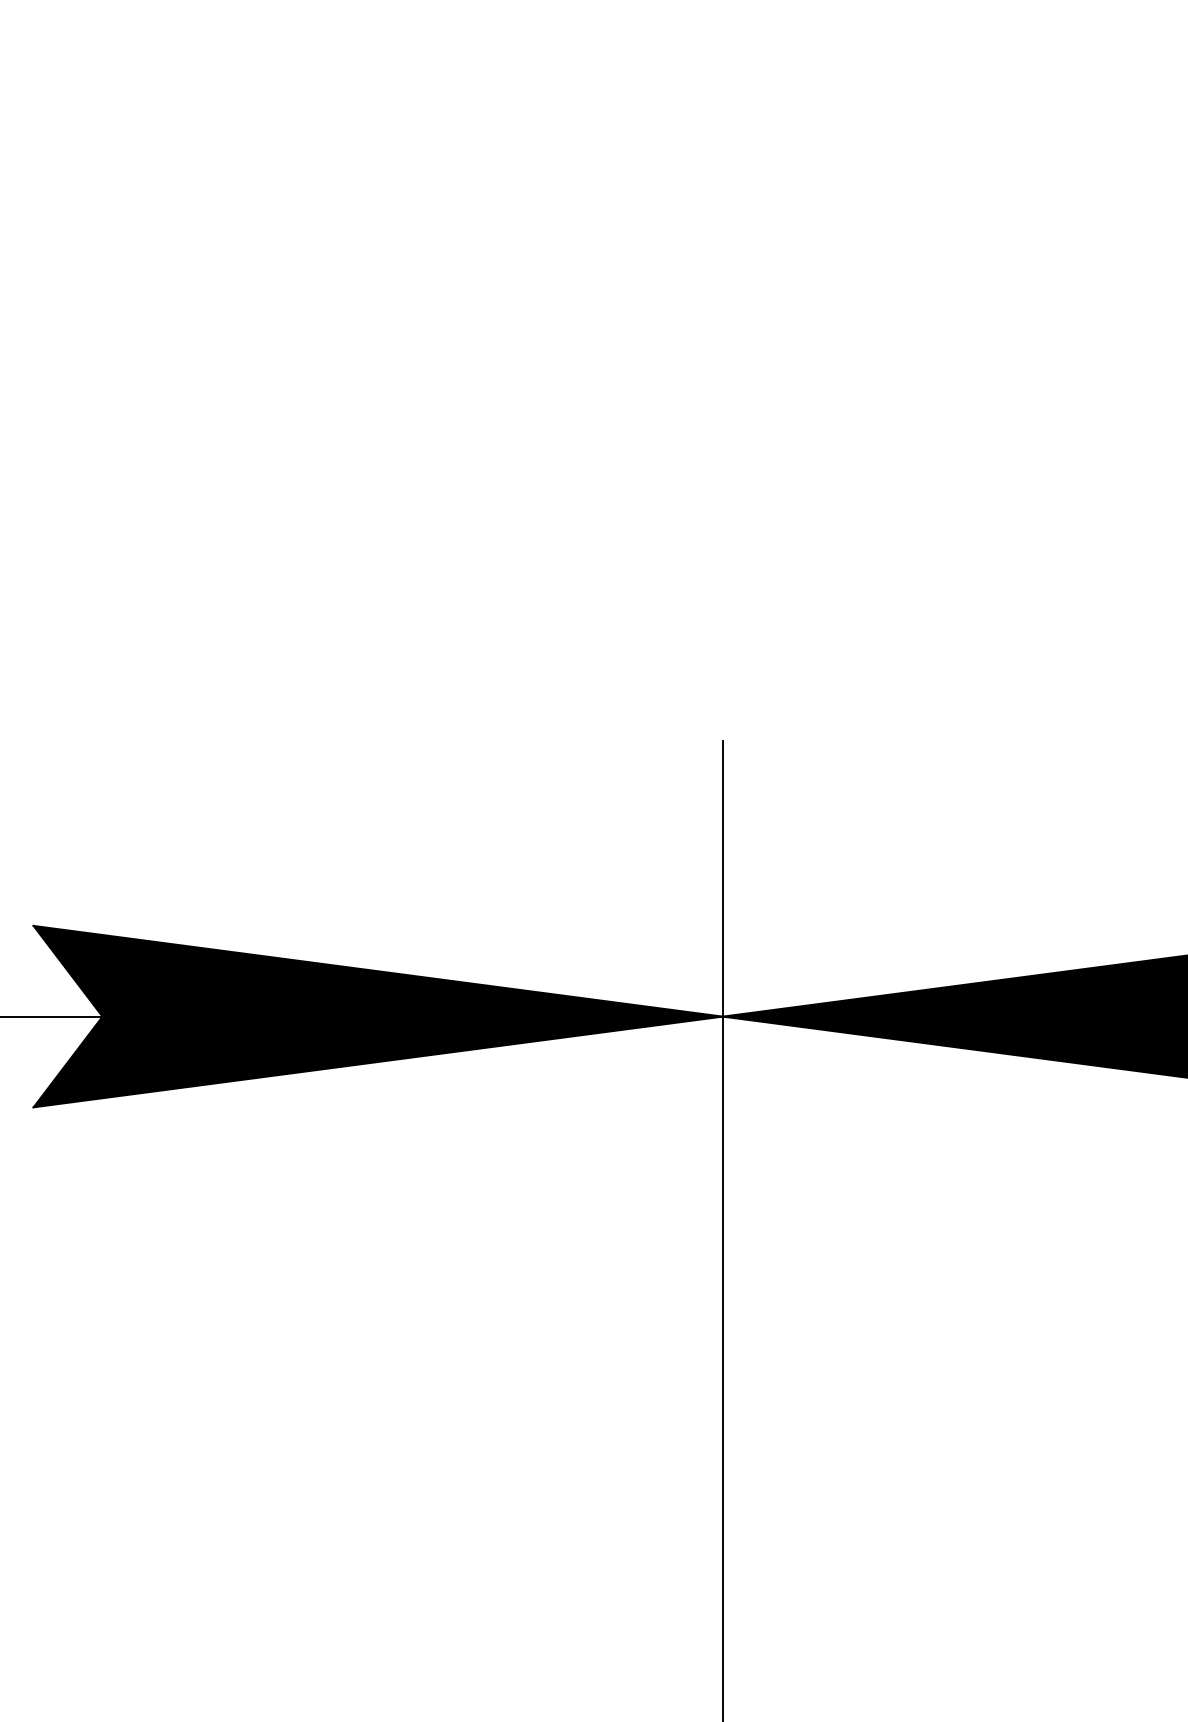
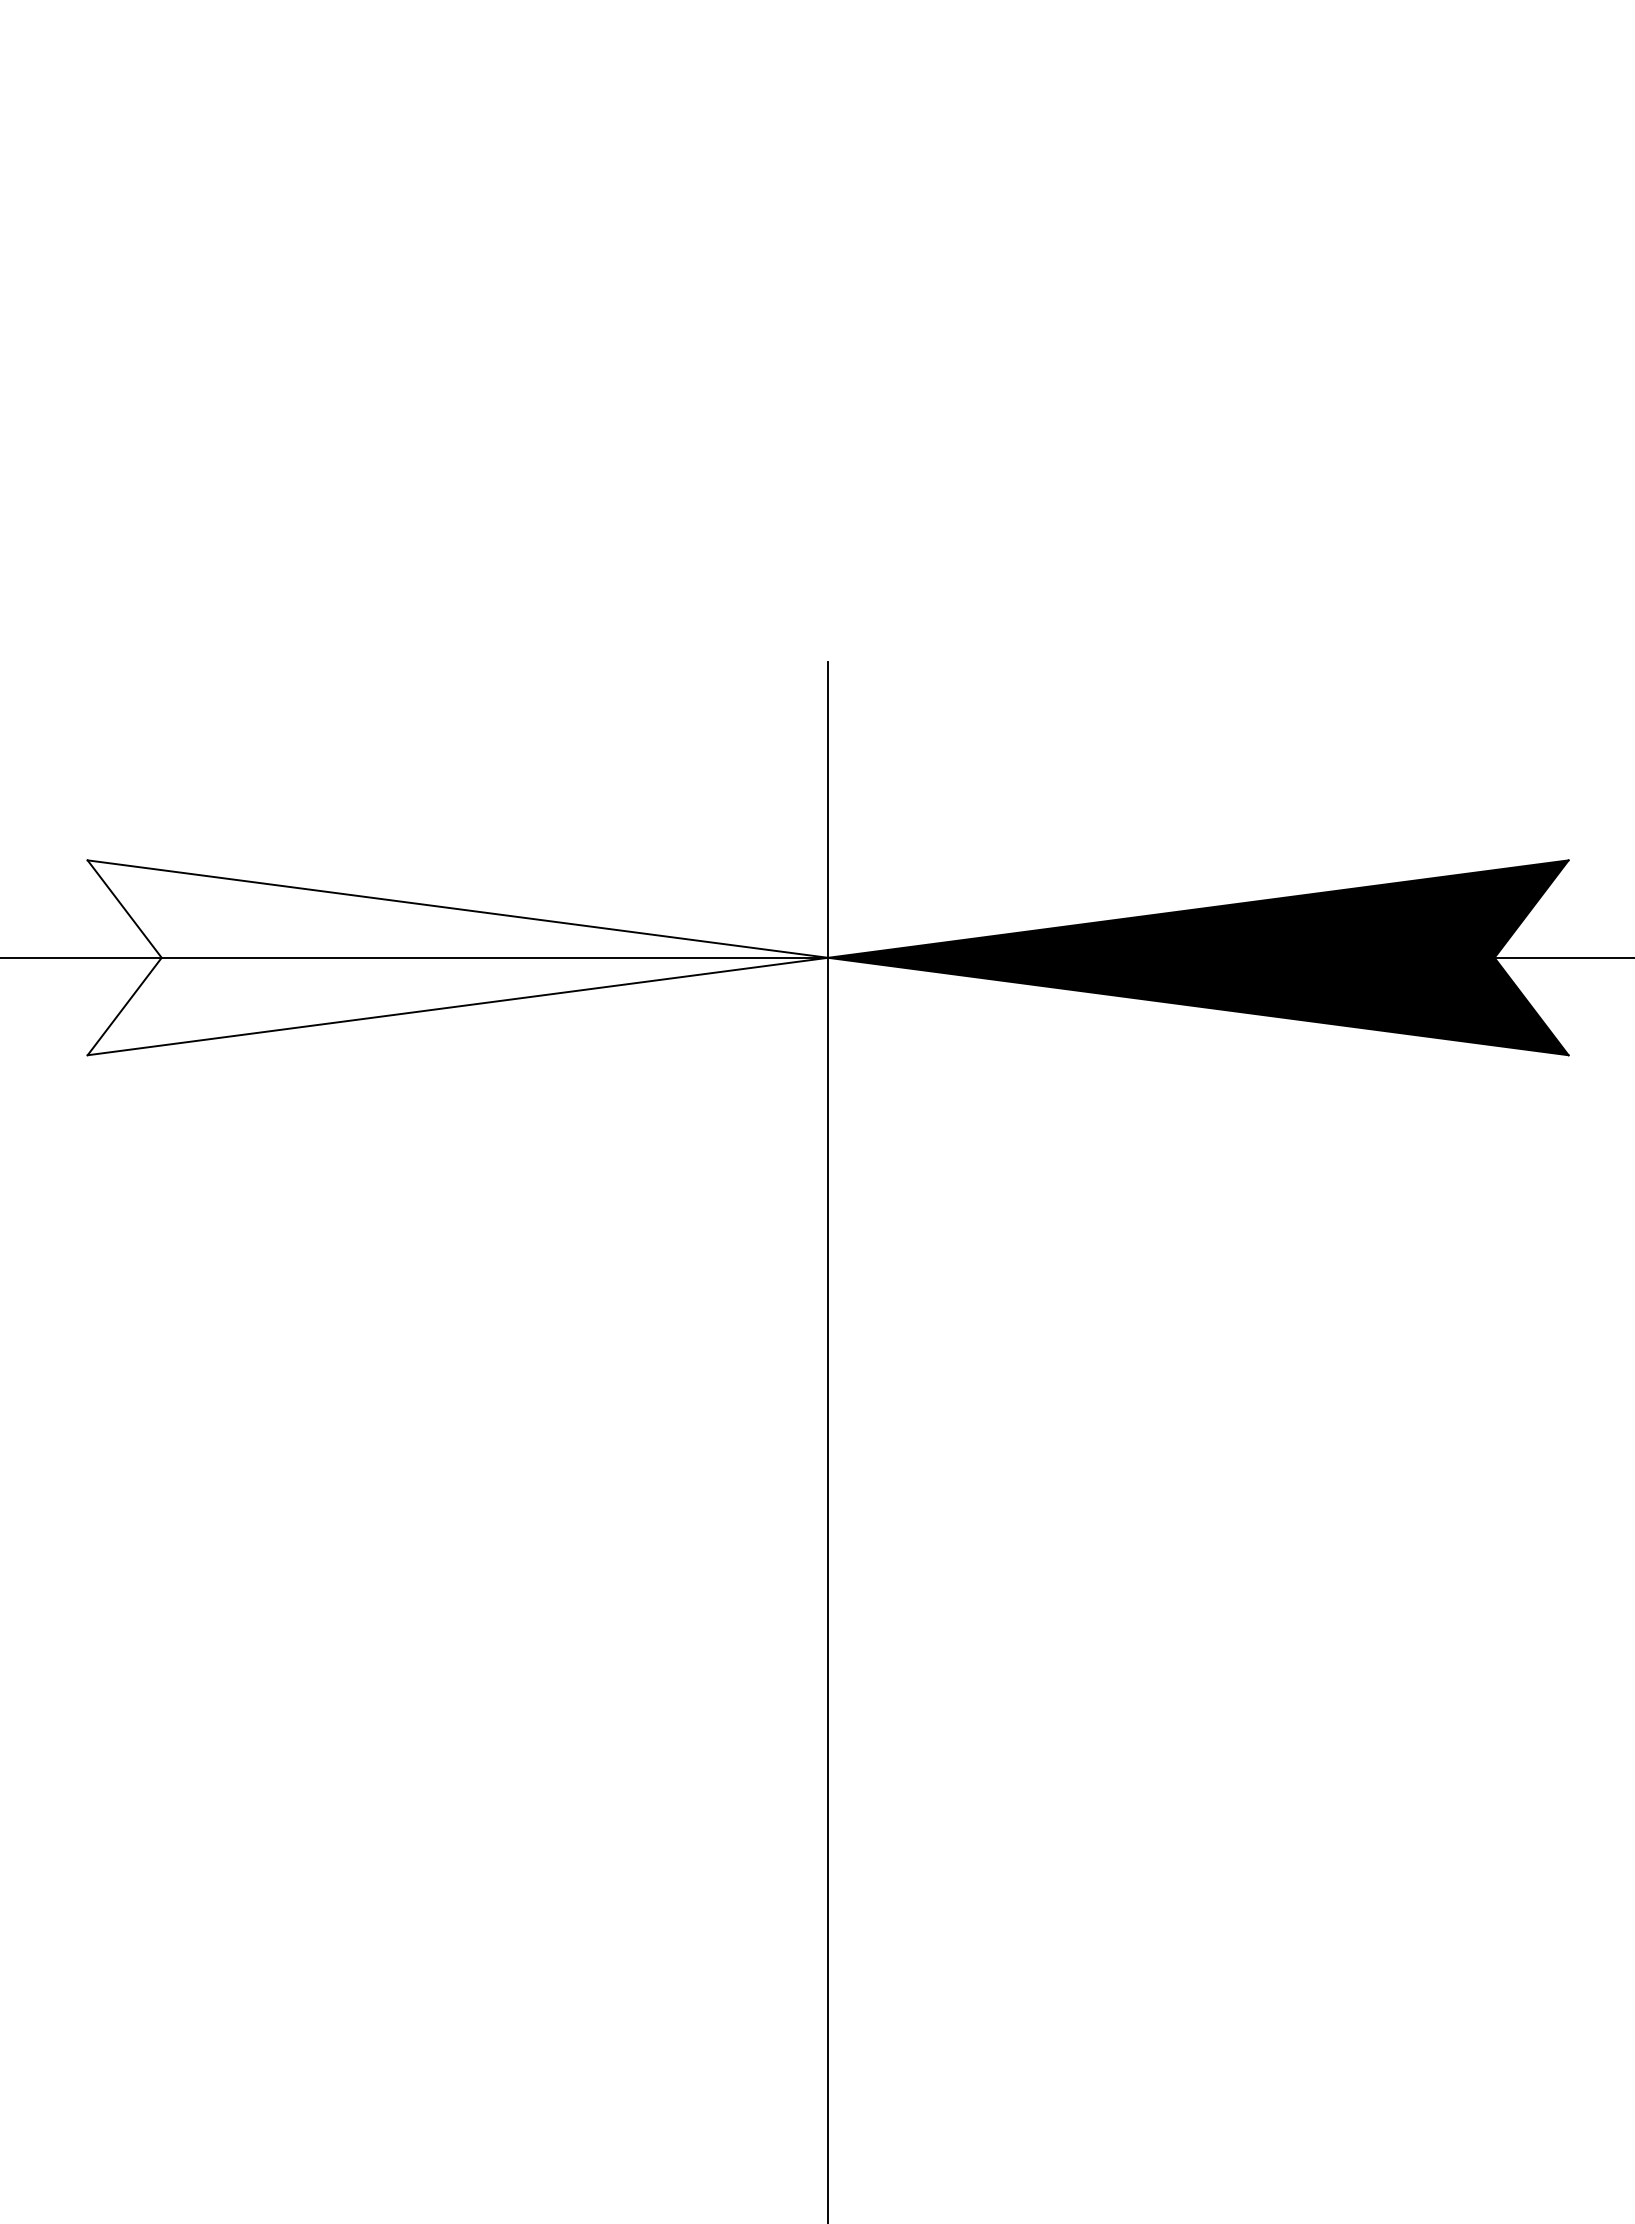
fill: (377, 1016) -> (457, 957), removed

